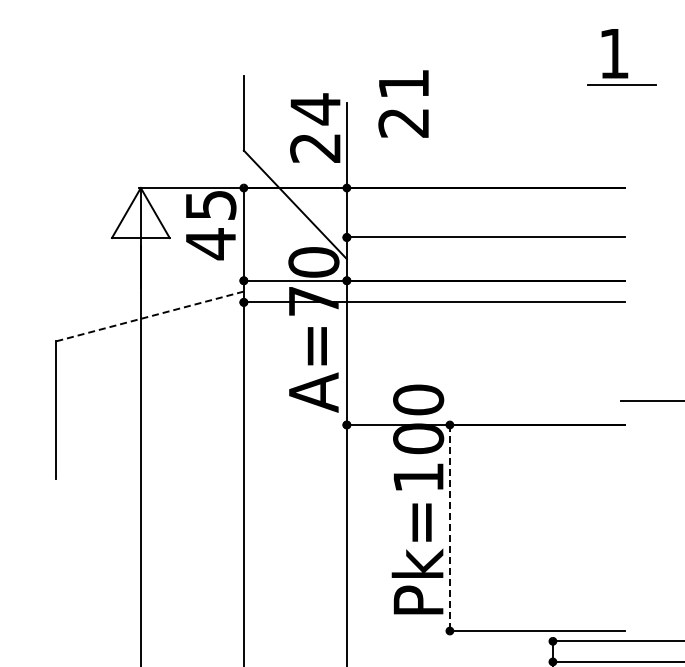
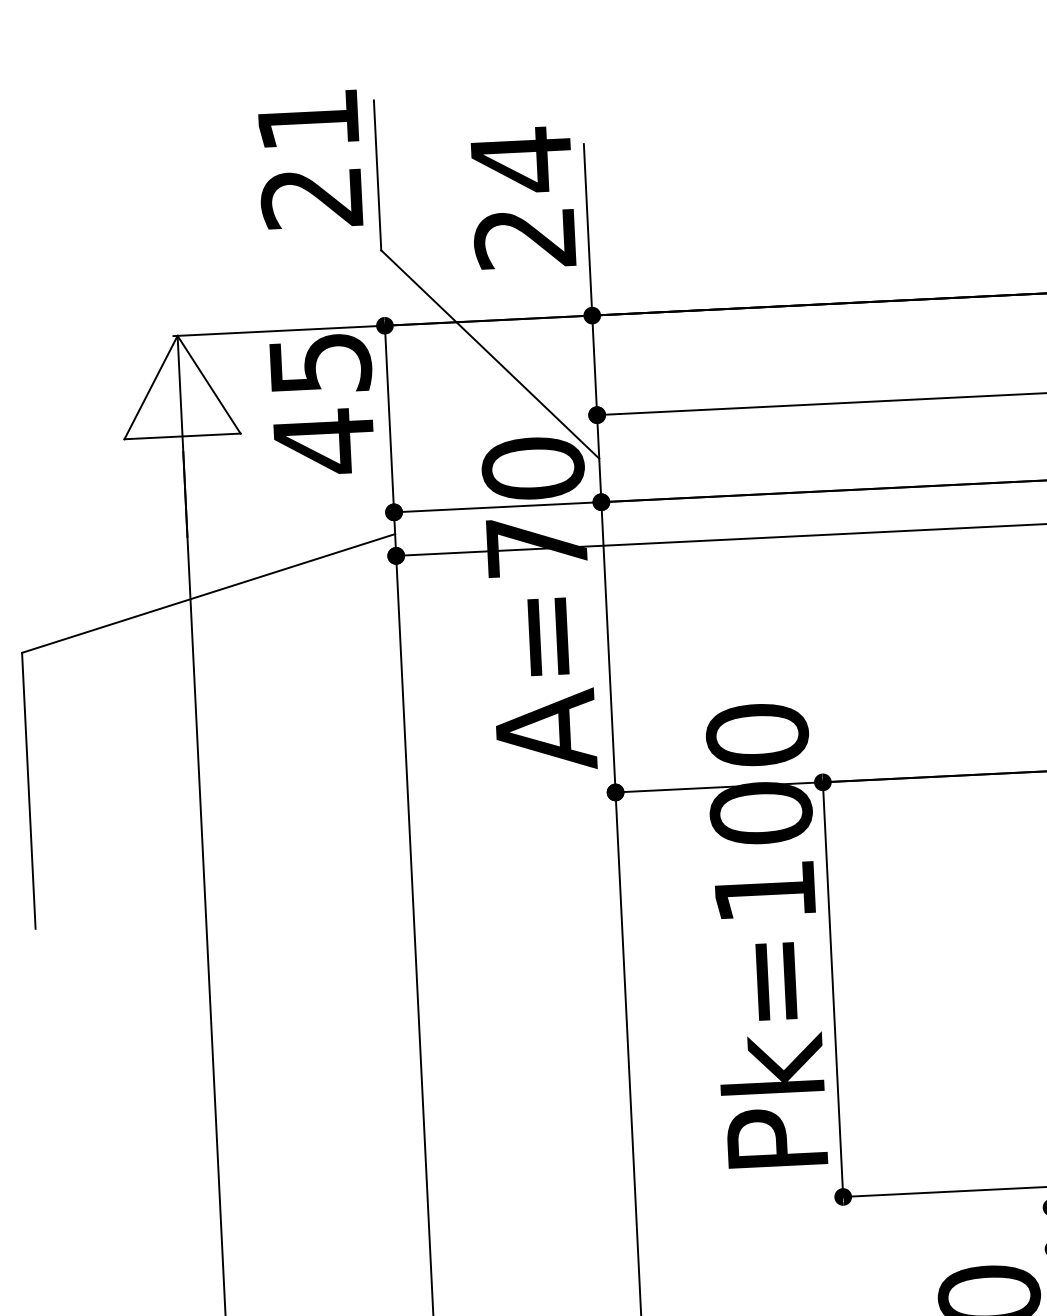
text: (403, 103) -> (309, 158), moved
line: (149, 316) -> (207, 593), dashed -> solid
line: (449, 528) -> (832, 990), dashed -> solid

